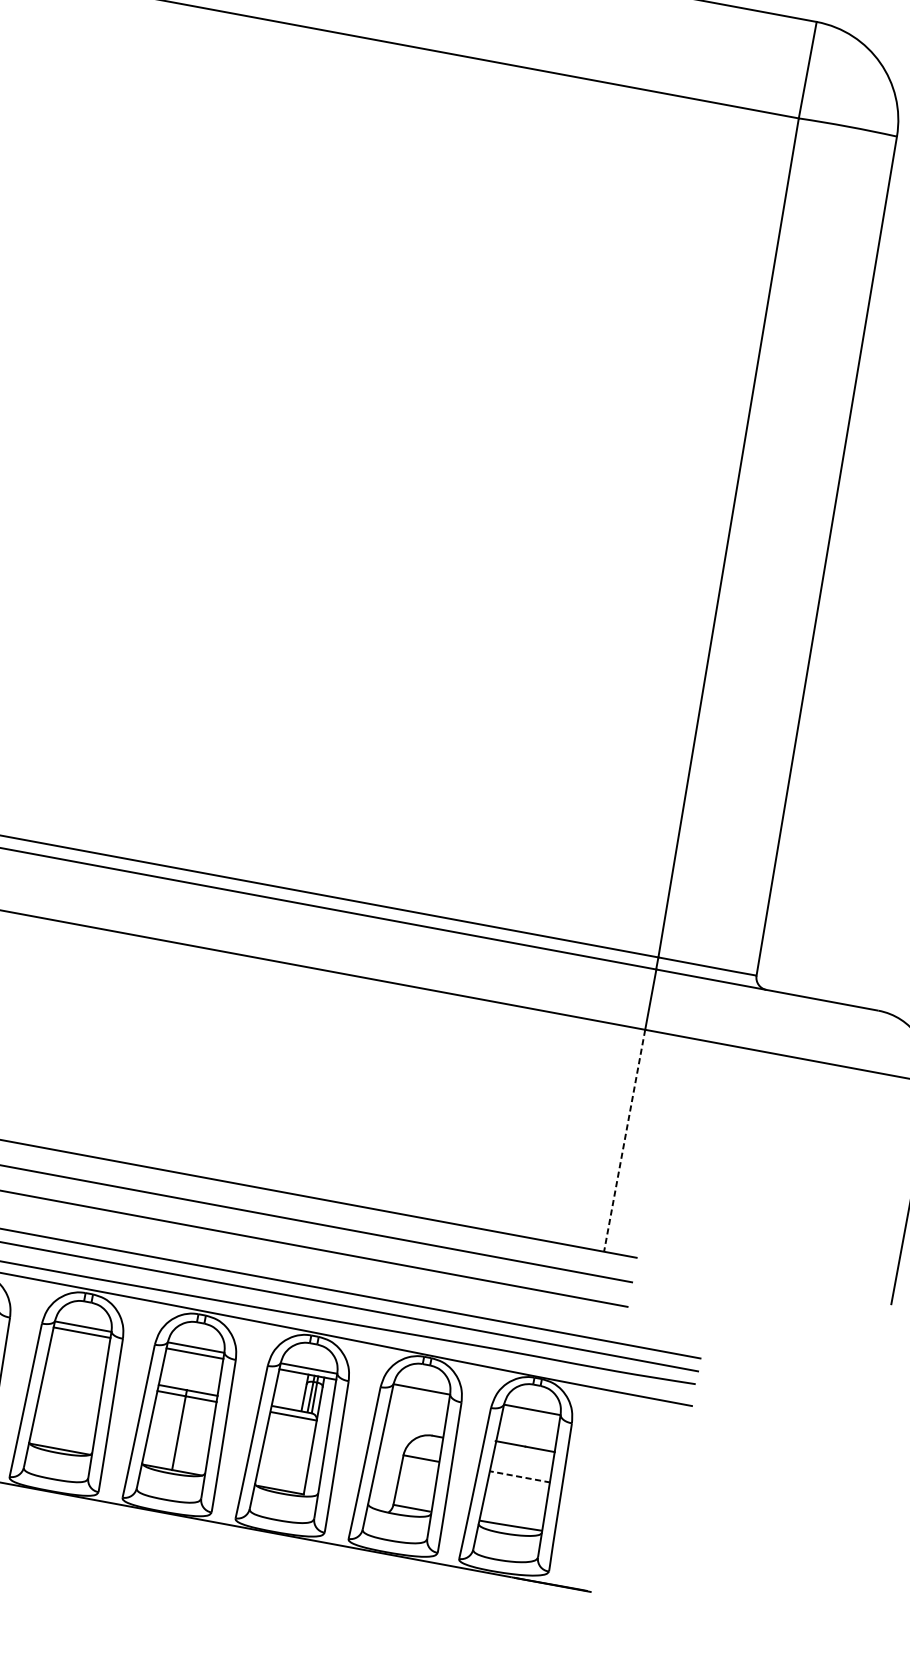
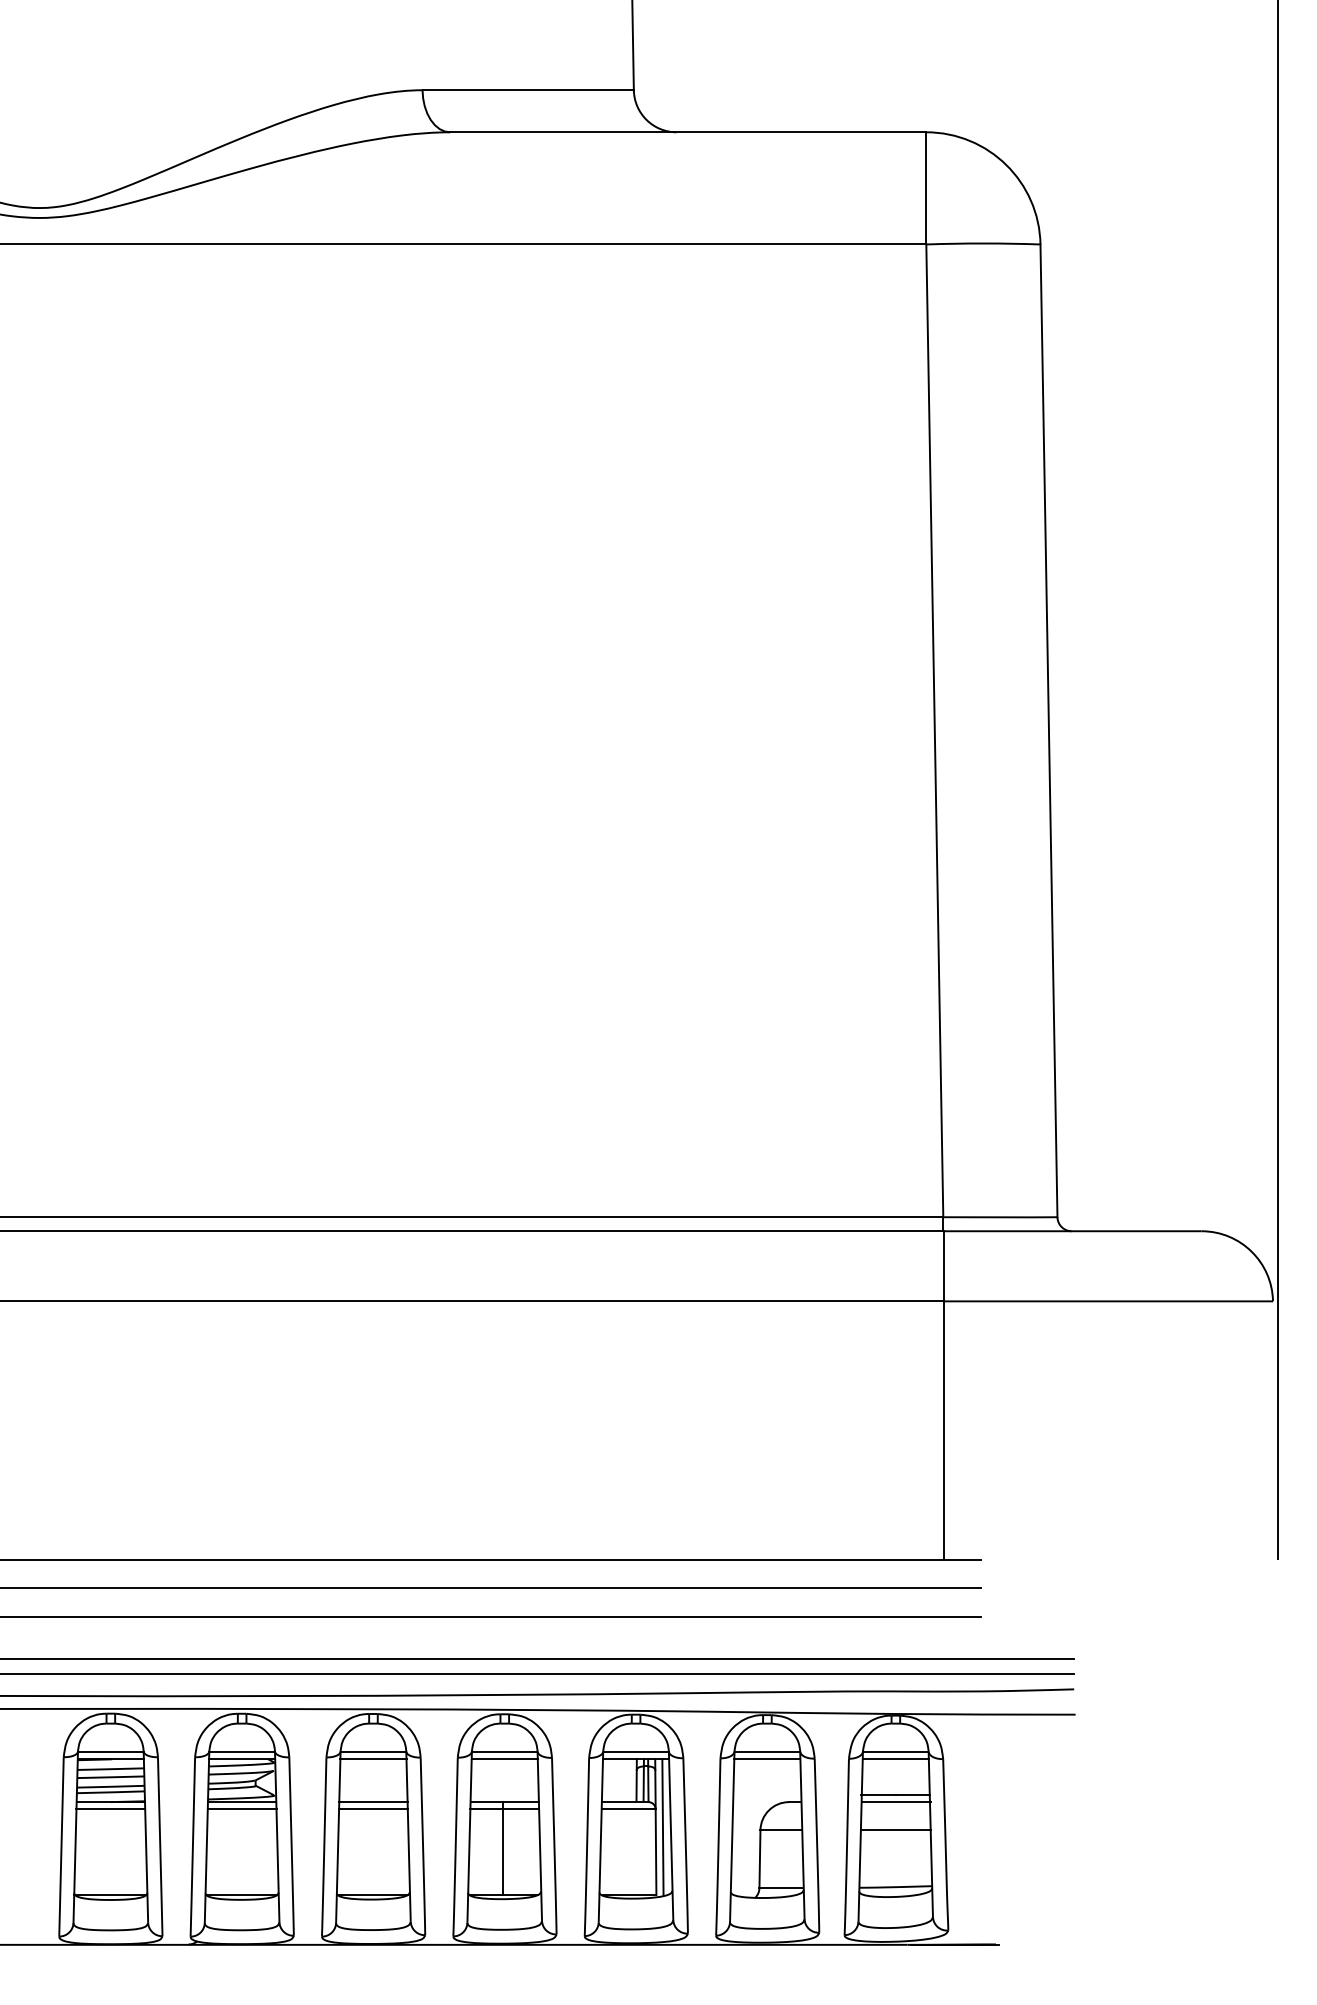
line: (624, 1140) -> (943, 1430), dashed -> solid
line: (75, 1369) -> (373, 1802), added
line: (74, 1375) -> (373, 1809), added
line: (420, 1395) -> (767, 1759), added
line: (530, 1416) -> (895, 1759), added
line: (319, 1436) -> (662, 1826), added
line: (524, 1453) -> (895, 1802), added
line: (519, 1477) -> (895, 1830), dashed -> solid

